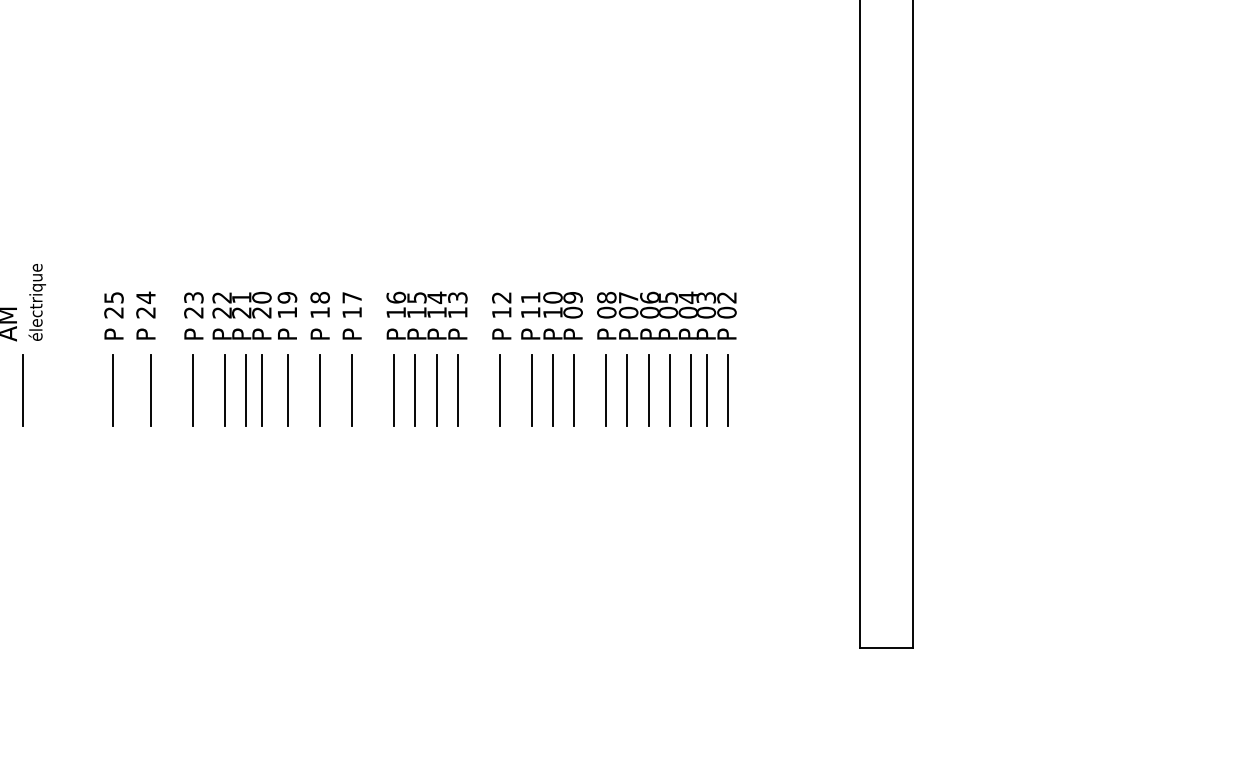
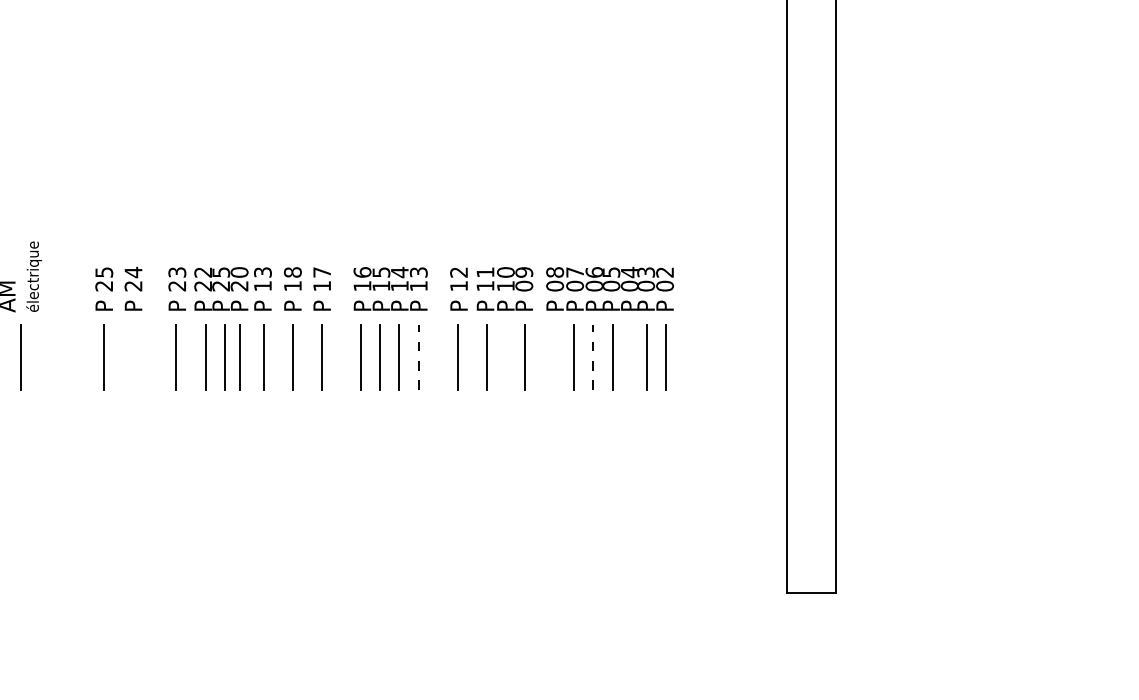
text: (242, 297) -> (221, 272), 21 -> 25
text: (286, 297) -> (262, 272), 19 -> 13
line: (150, 390) -> (137, 357), removed
line: (457, 390) -> (418, 357), solid -> dashed
line: (553, 390) -> (506, 357), removed
line: (606, 390) -> (554, 357), removed
line: (648, 390) -> (593, 357), solid -> dashed
line: (691, 390) -> (632, 357), removed

